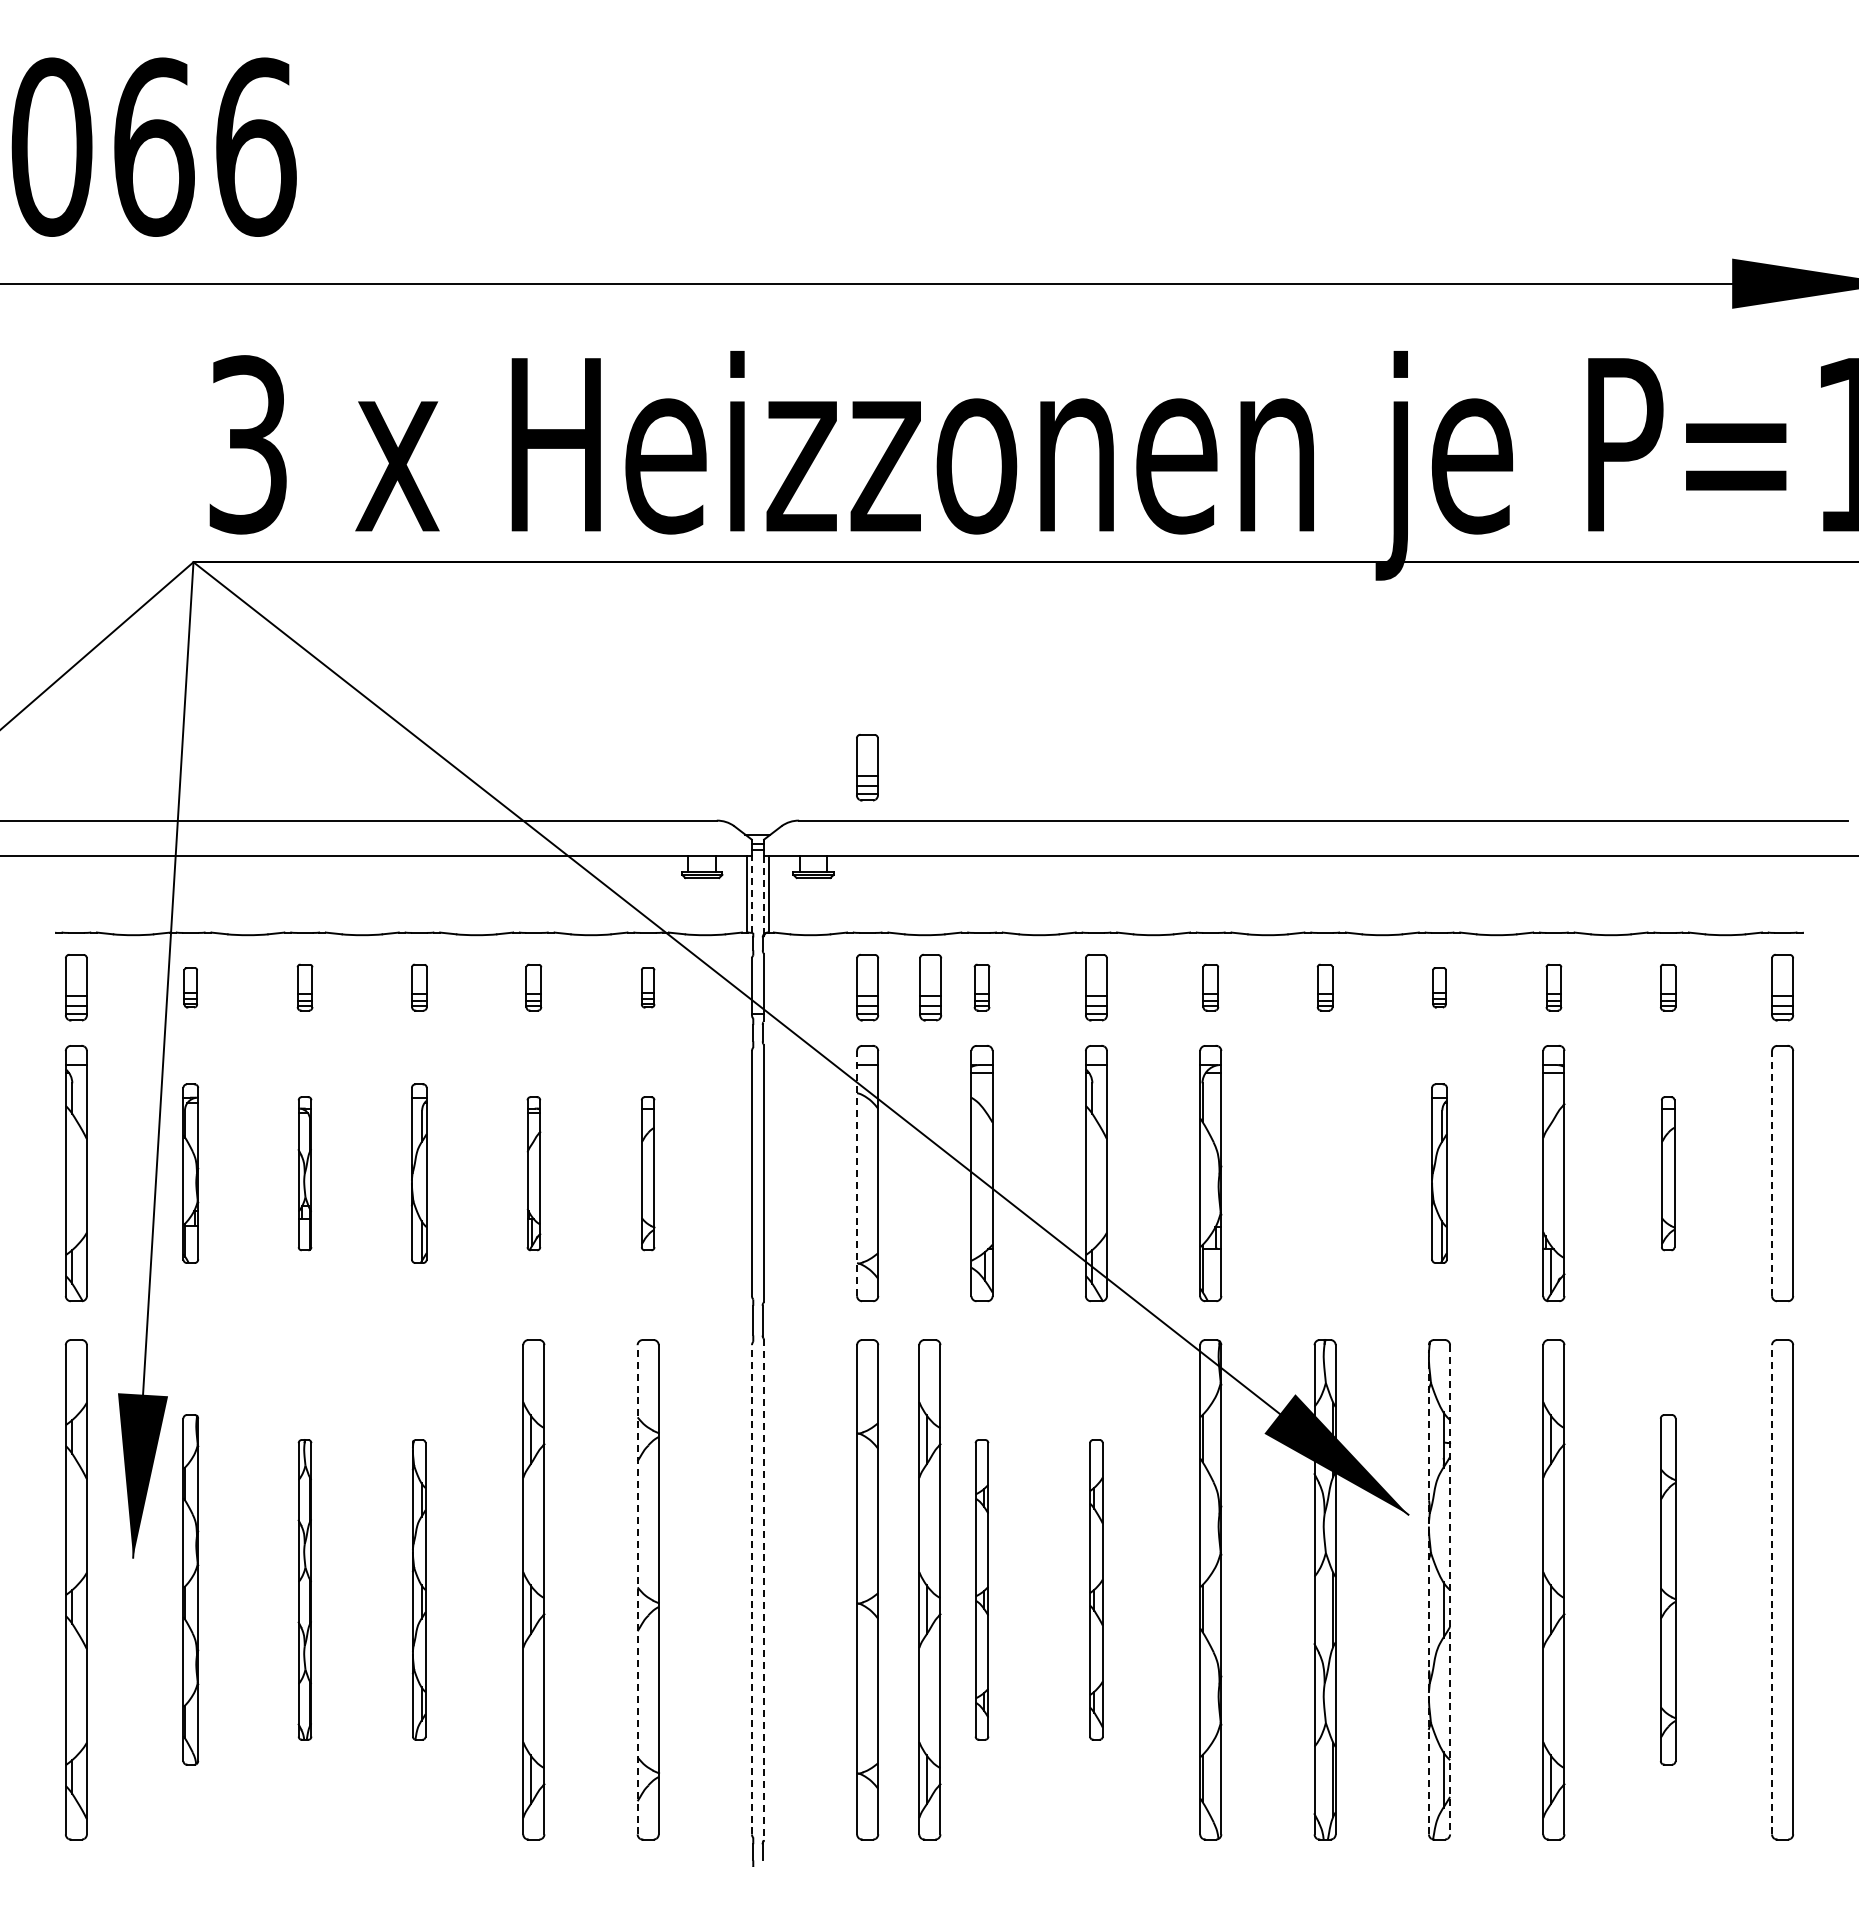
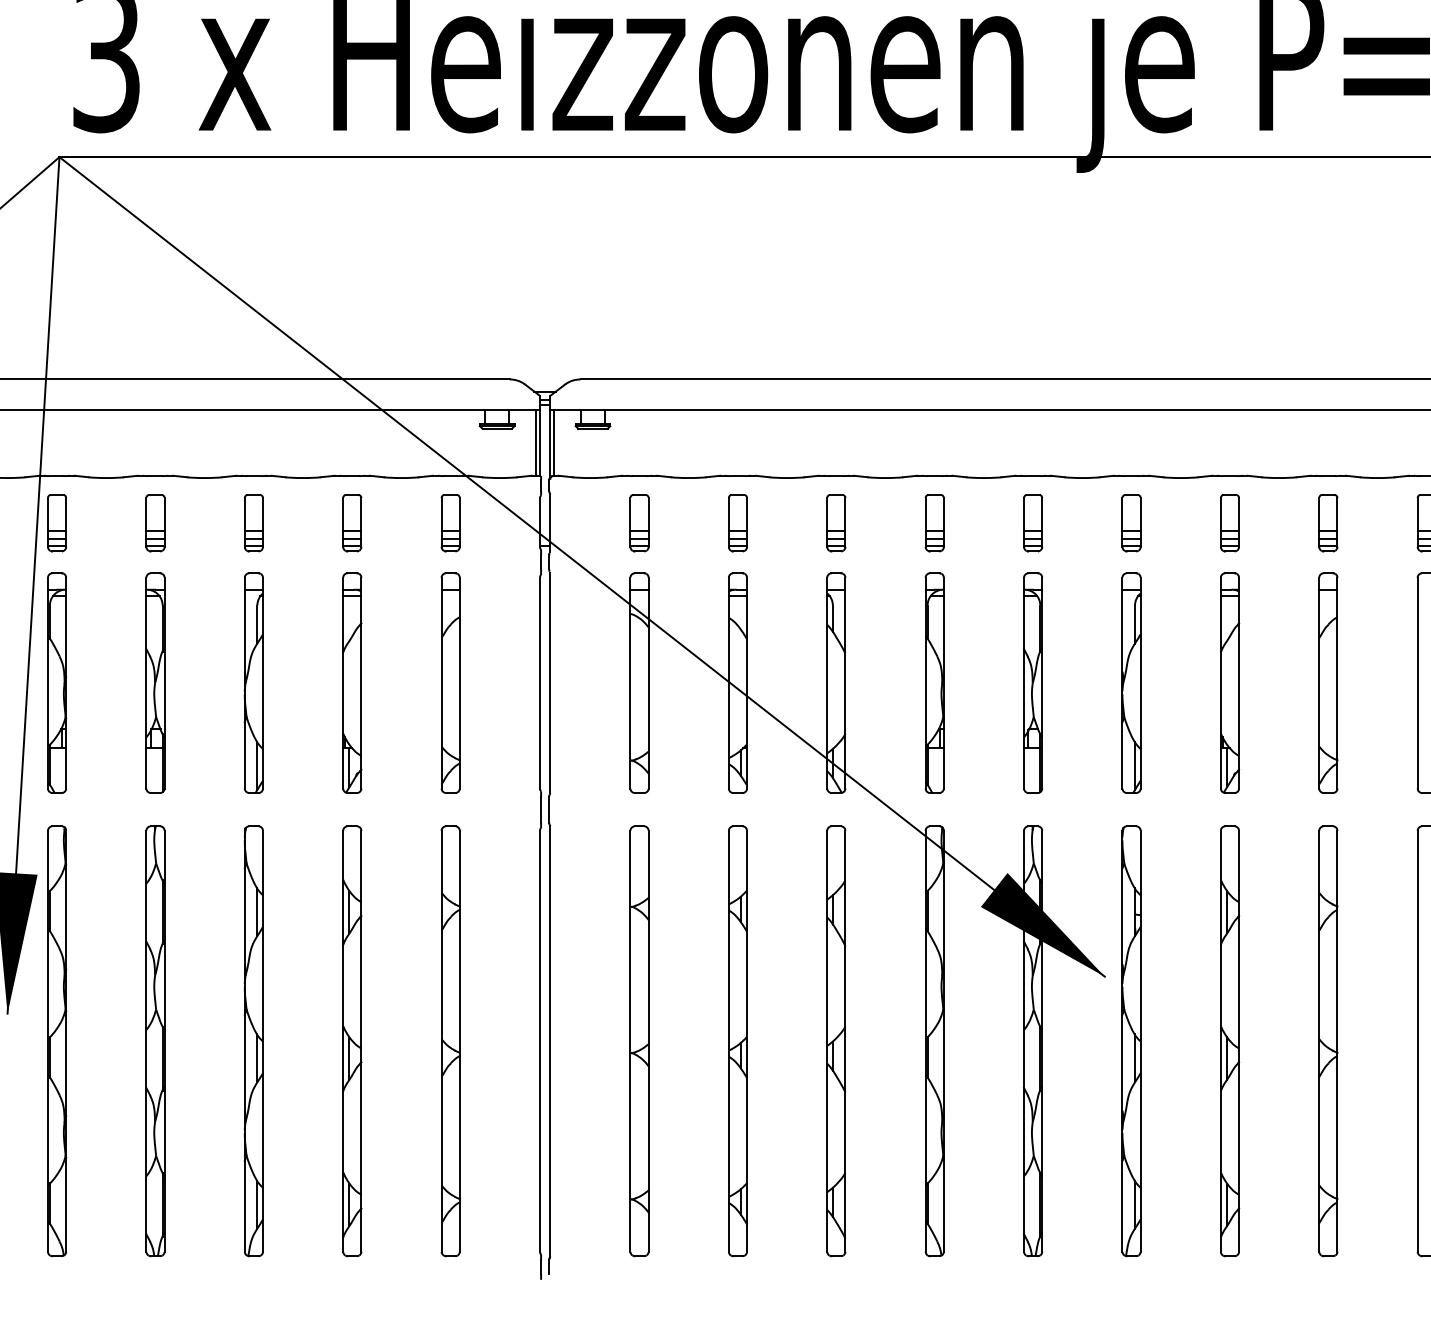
part: (867, 767) -> (639, 333), removed
line: (751, 894) -> (539, 443), dashed -> solid
line: (764, 895) -> (550, 443), dashed -> solid
part: (190, 987) -> (56, 523), size x1.67
part: (304, 987) -> (154, 523), size x1.43
part: (419, 987) -> (253, 523), size x1.43
part: (533, 987) -> (352, 523), size x1.43
part: (647, 987) -> (450, 523), size x1.67
part: (930, 987) -> (693, 523), removed
part: (981, 987) -> (737, 523), size x1.43
part: (1210, 987) -> (934, 523), size x1.43
part: (1324, 987) -> (1032, 523), size x1.43
part: (1439, 987) -> (1131, 523), size x1.67
part: (1553, 987) -> (1229, 523), size x1.43
part: (1667, 987) -> (1327, 523), size x1.43
part: (190, 1173) -> (56, 683), size x1.43
part: (304, 1173) -> (154, 683), size x1.67
part: (418, 1173) -> (253, 683), size x1.43
part: (533, 1173) -> (352, 683), size x1.67
part: (647, 1173) -> (450, 683), size x1.67
line: (857, 1173) -> (630, 683), dashed -> solid
part: (1324, 1173) -> (1032, 683), added
part: (1439, 1173) -> (1131, 683), size x1.43
part: (1667, 1173) -> (1327, 683), size x1.67
line: (1772, 1173) -> (1418, 683), dashed -> solid
part: (190, 1589) -> (56, 1041), size x1.43
part: (304, 1589) -> (154, 1041), size x1.67
part: (418, 1589) -> (253, 1041), size x1.67
line: (637, 1589) -> (441, 1041), dashed -> solid
line: (752, 1589) -> (540, 1041), dashed -> solid
part: (929, 1589) -> (692, 1041), removed
part: (981, 1589) -> (737, 1041), size x1.67
part: (1096, 1589) -> (836, 1041), size x1.67
line: (1428, 1589) -> (1122, 1041), dashed -> solid
line: (1450, 1589) -> (1141, 1041), dashed -> solid
part: (1667, 1589) -> (1327, 1041), size x1.43
line: (1772, 1589) -> (1418, 1041), dashed -> solid
line: (763, 1590) -> (549, 1041), dashed -> solid

